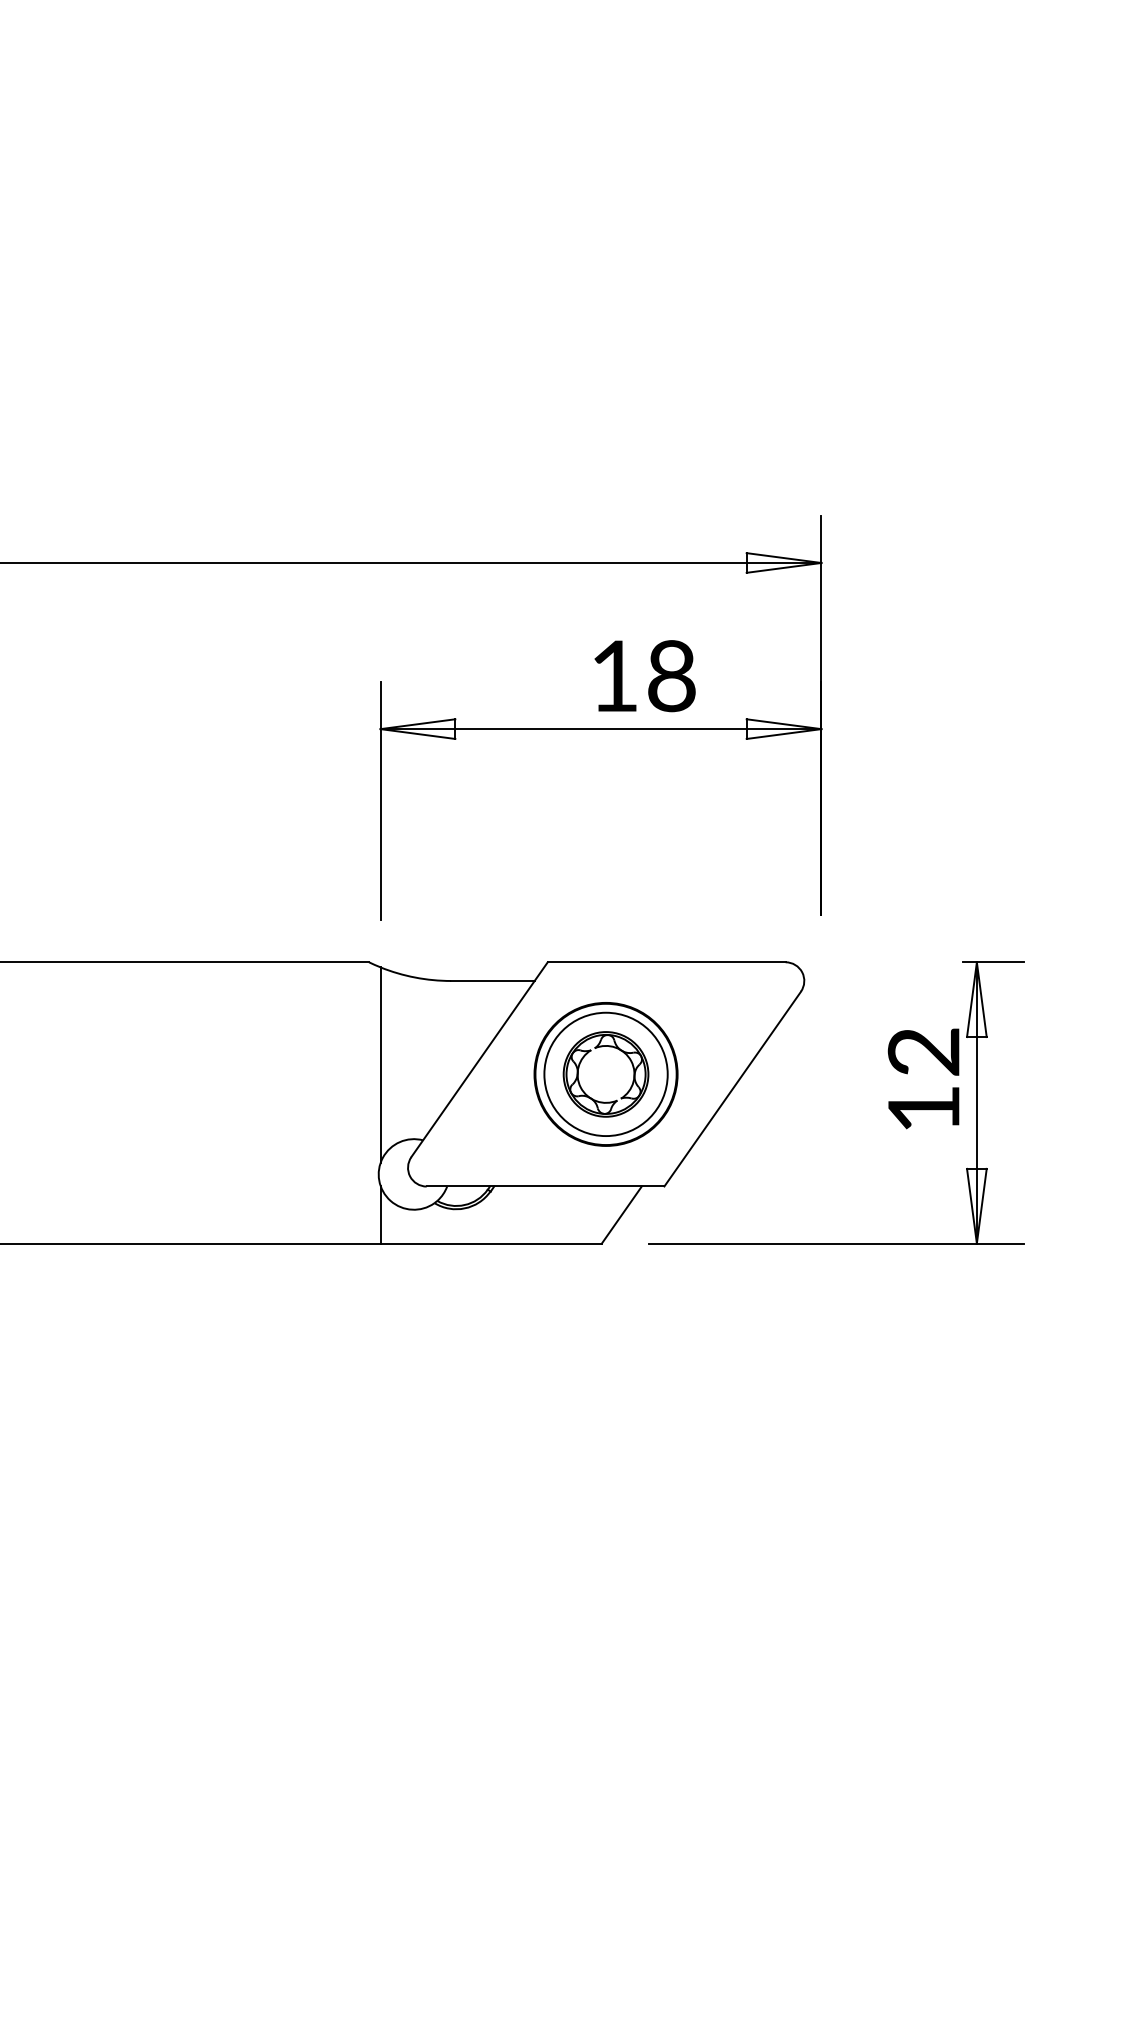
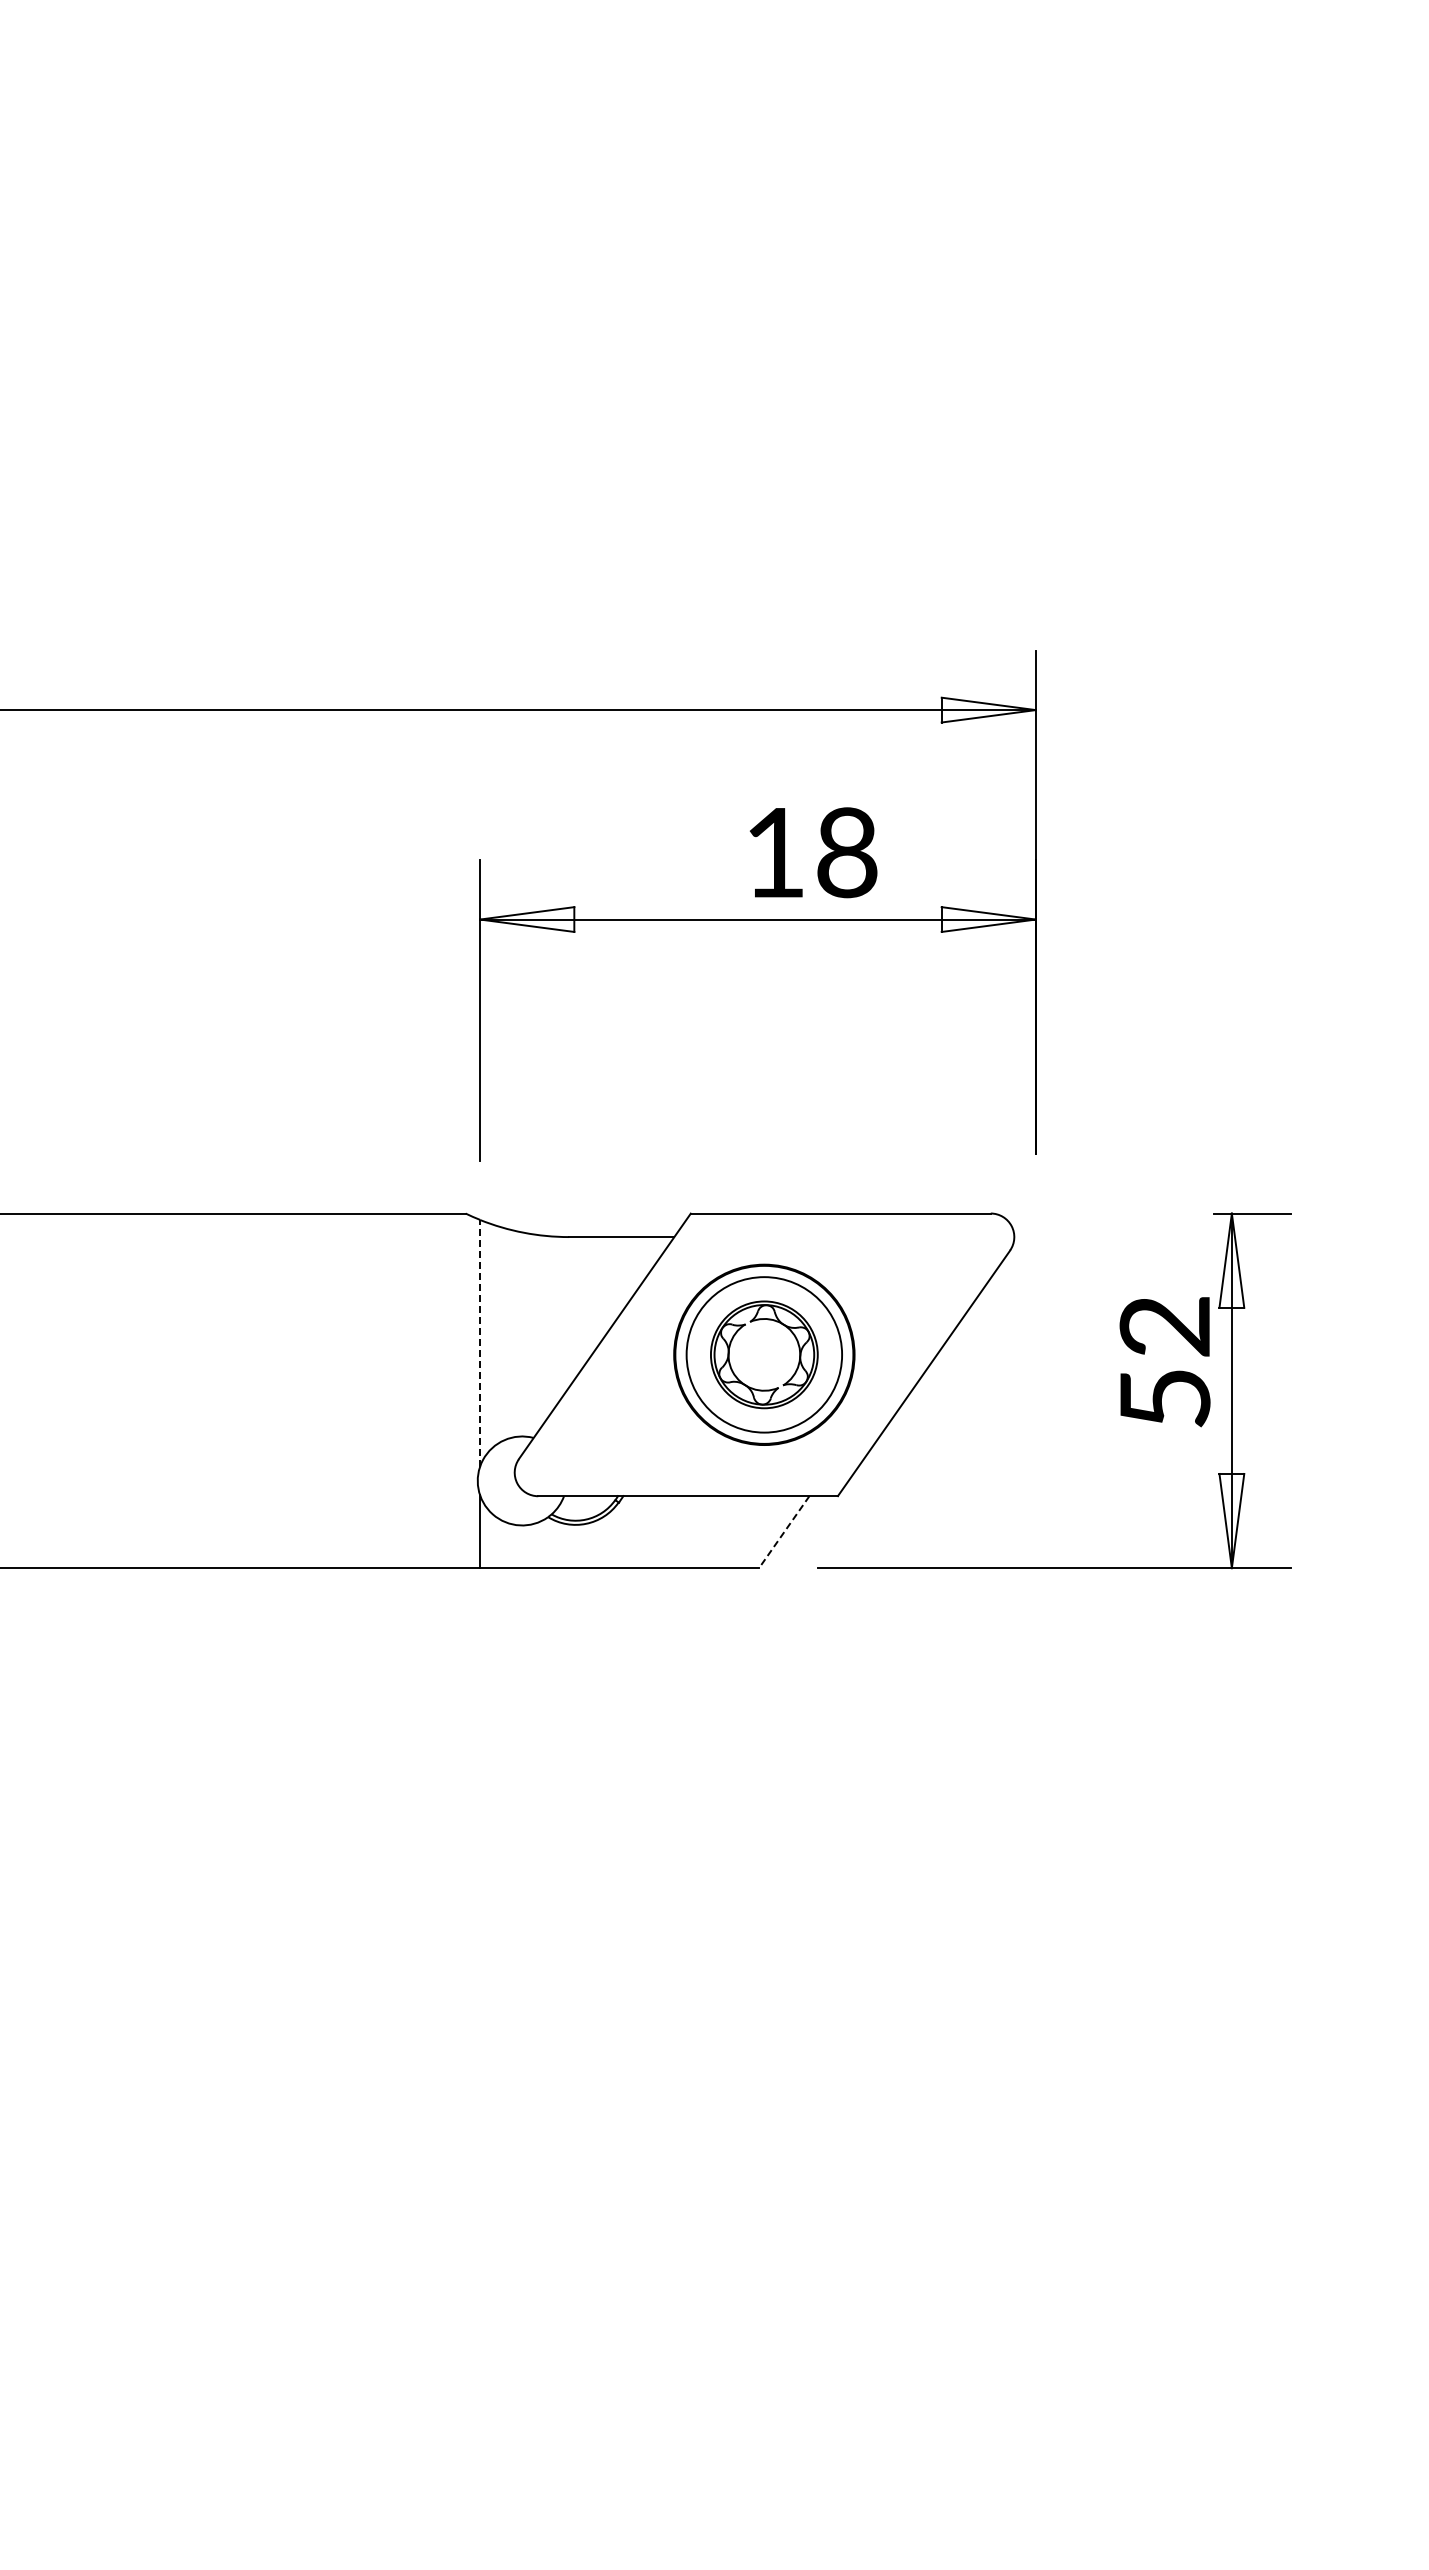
line: (380, 1064) -> (480, 1342), solid -> dashed
text: (924, 1109) -> (1165, 1398), 12 -> 52
line: (622, 1215) -> (784, 1532), solid -> dashed

